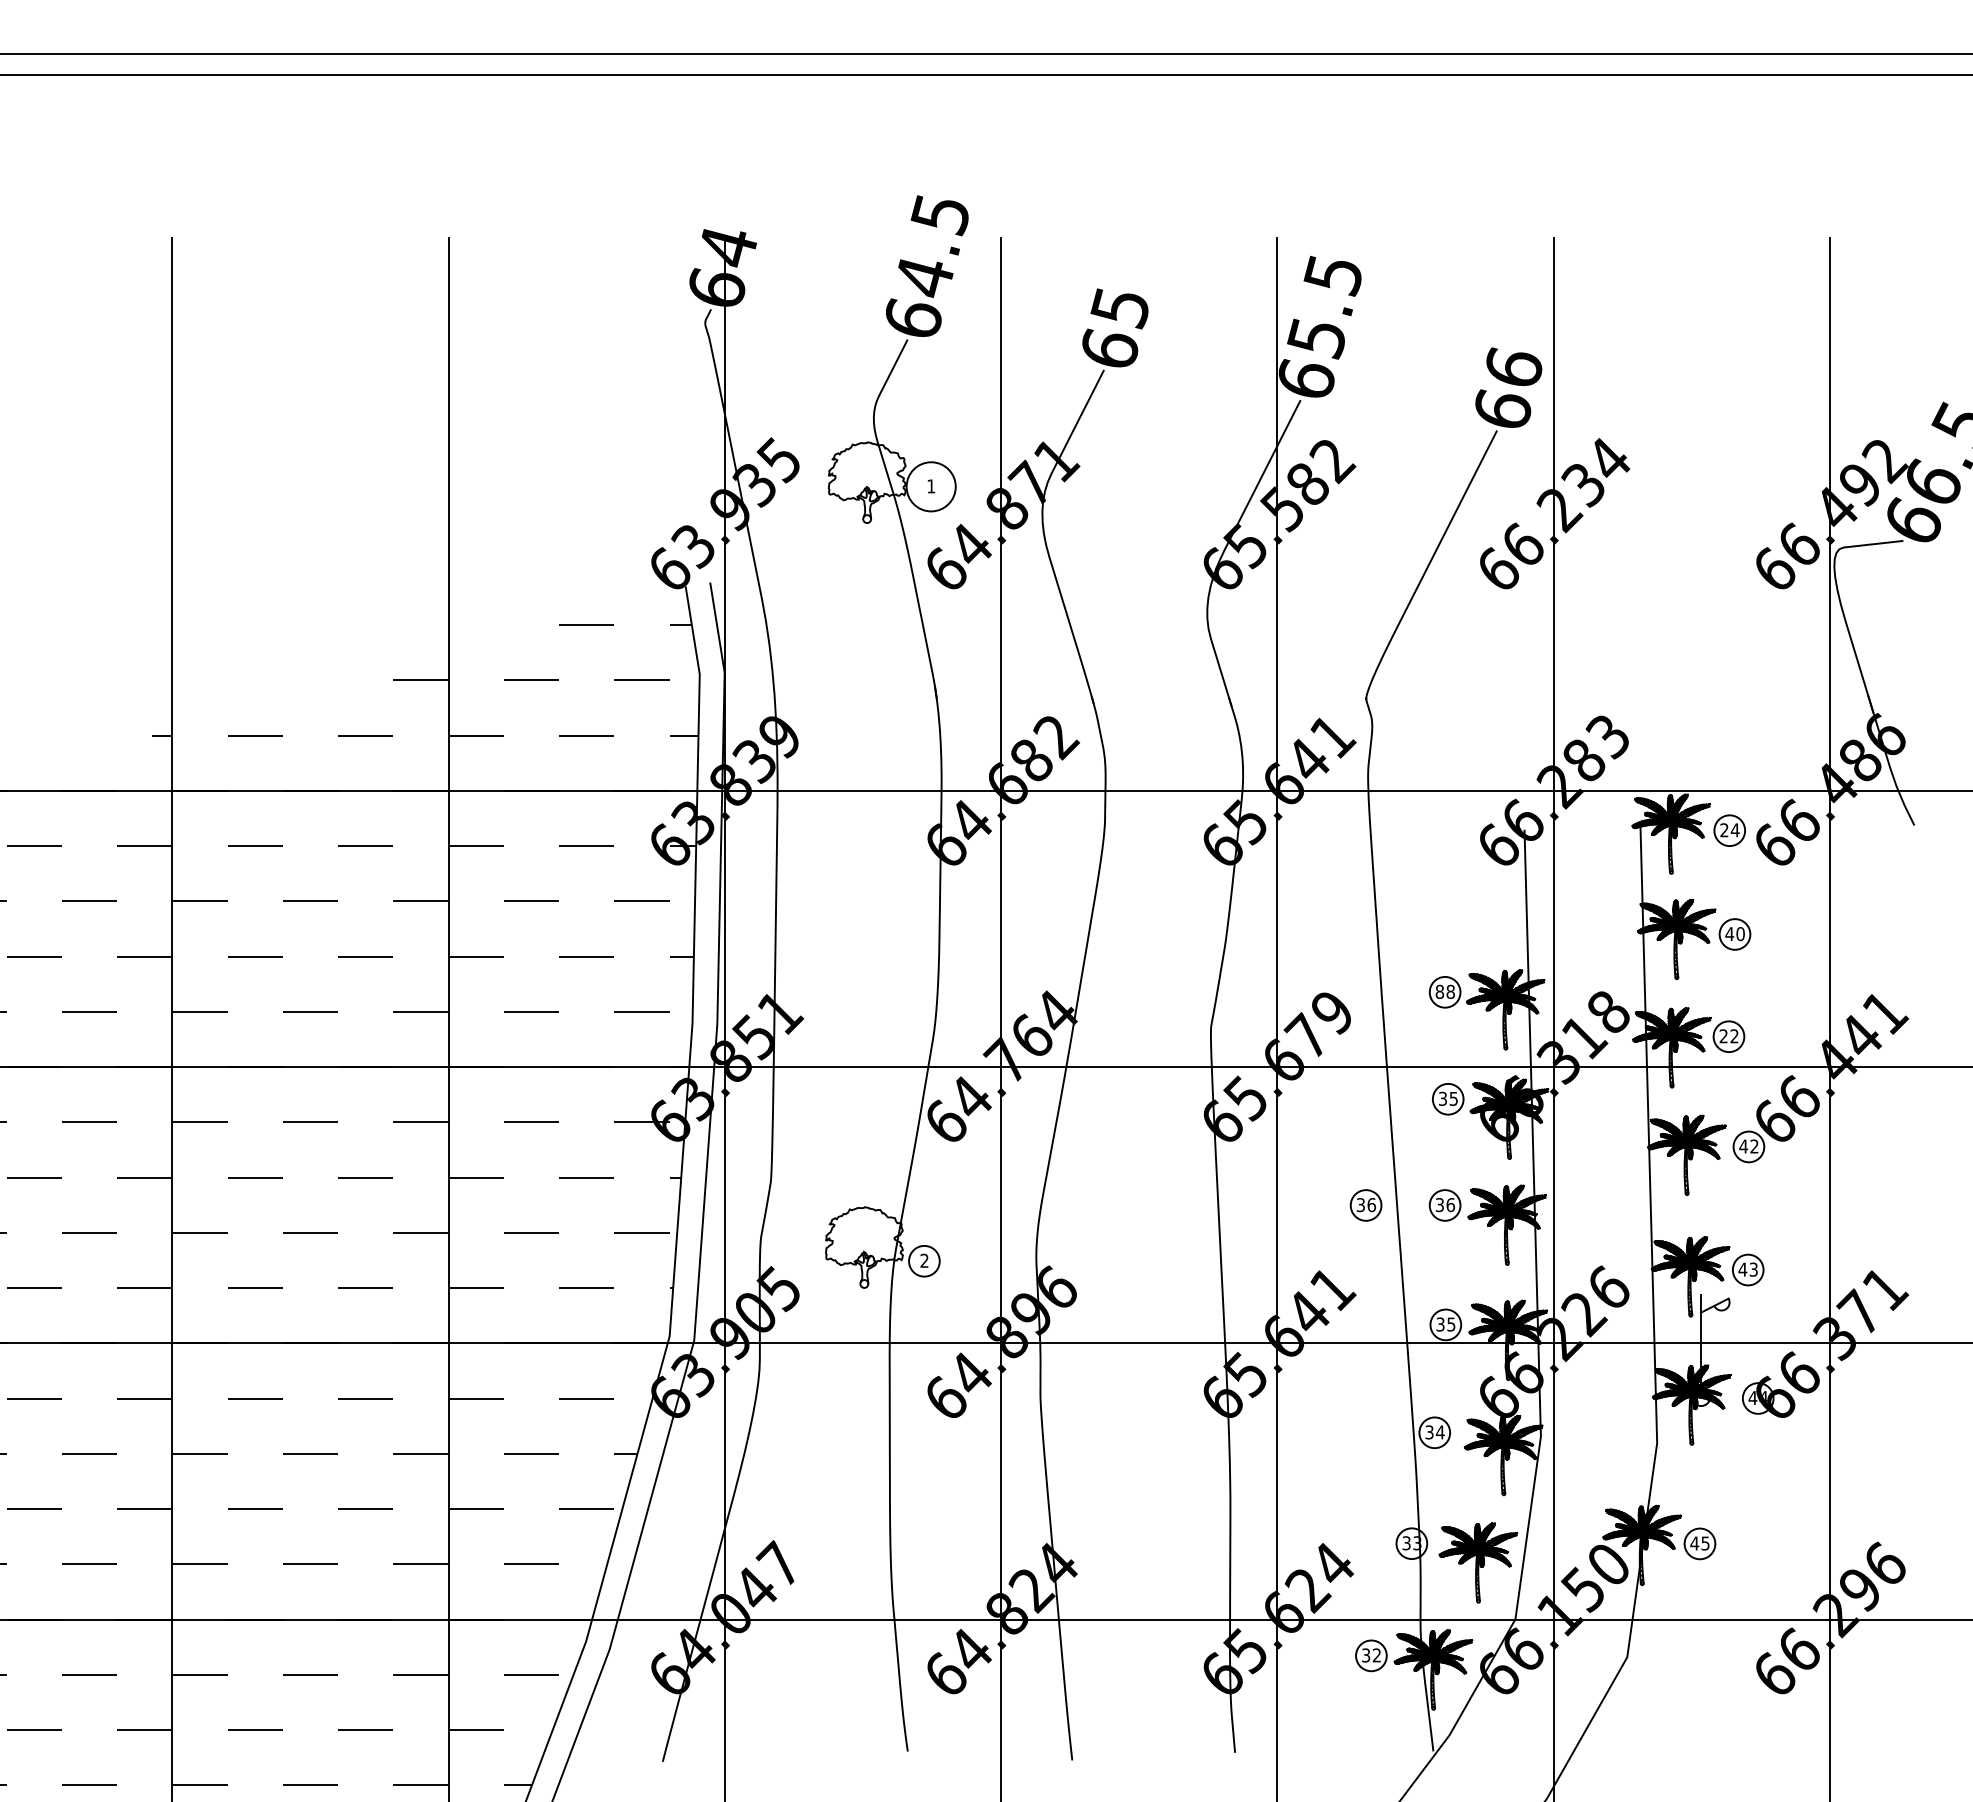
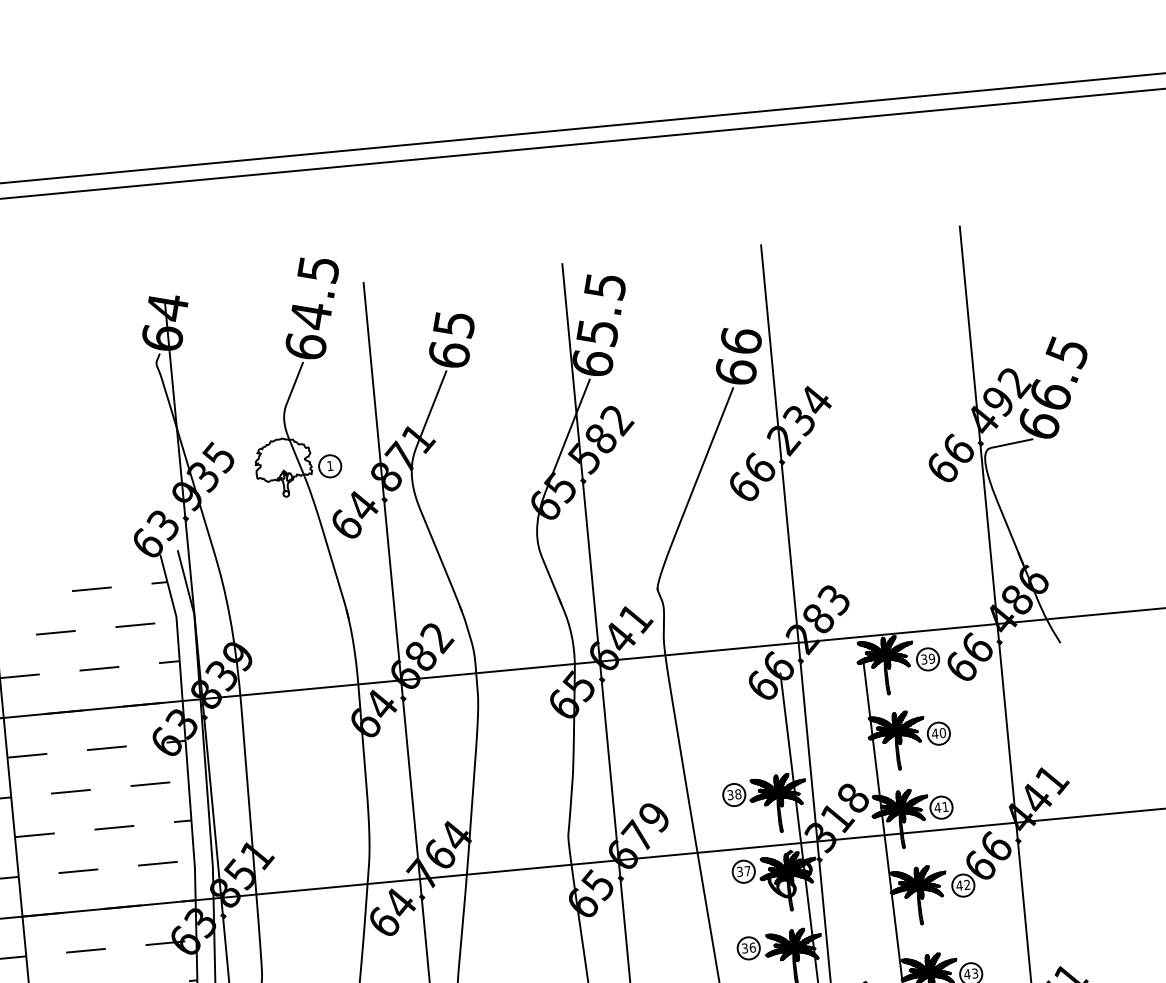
circle: (930, 486) -> (329, 466), size x0.62
text: (1729, 830) -> (927, 659), 24 -> 39
text: (1439, 991) -> (730, 794), 88 -> 38
text: (1728, 1036) -> (941, 807), 22 -> 41
text: (1453, 1098) -> (747, 870), 35 -> 37
part: (1365, 1205) -> (691, 953), removed

